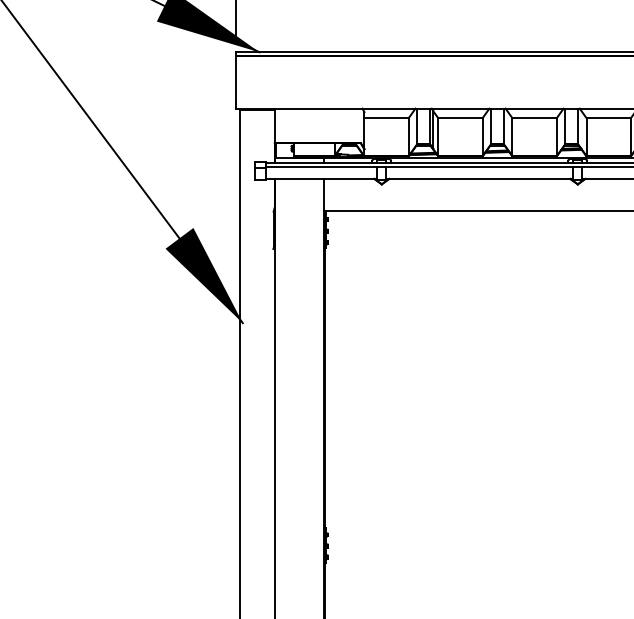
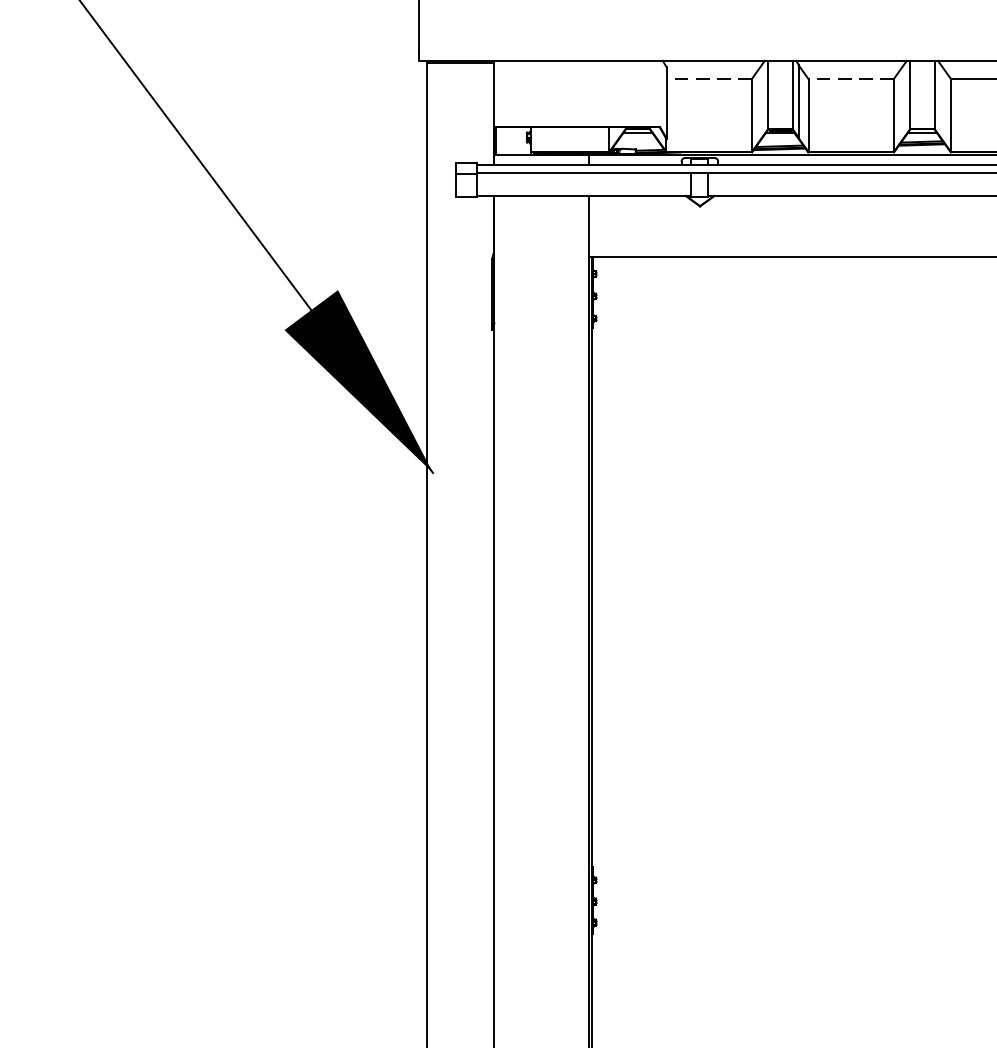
line: (386, 118) -> (709, 79), solid -> dashed
line: (459, 118) -> (849, 79), solid -> dashed

